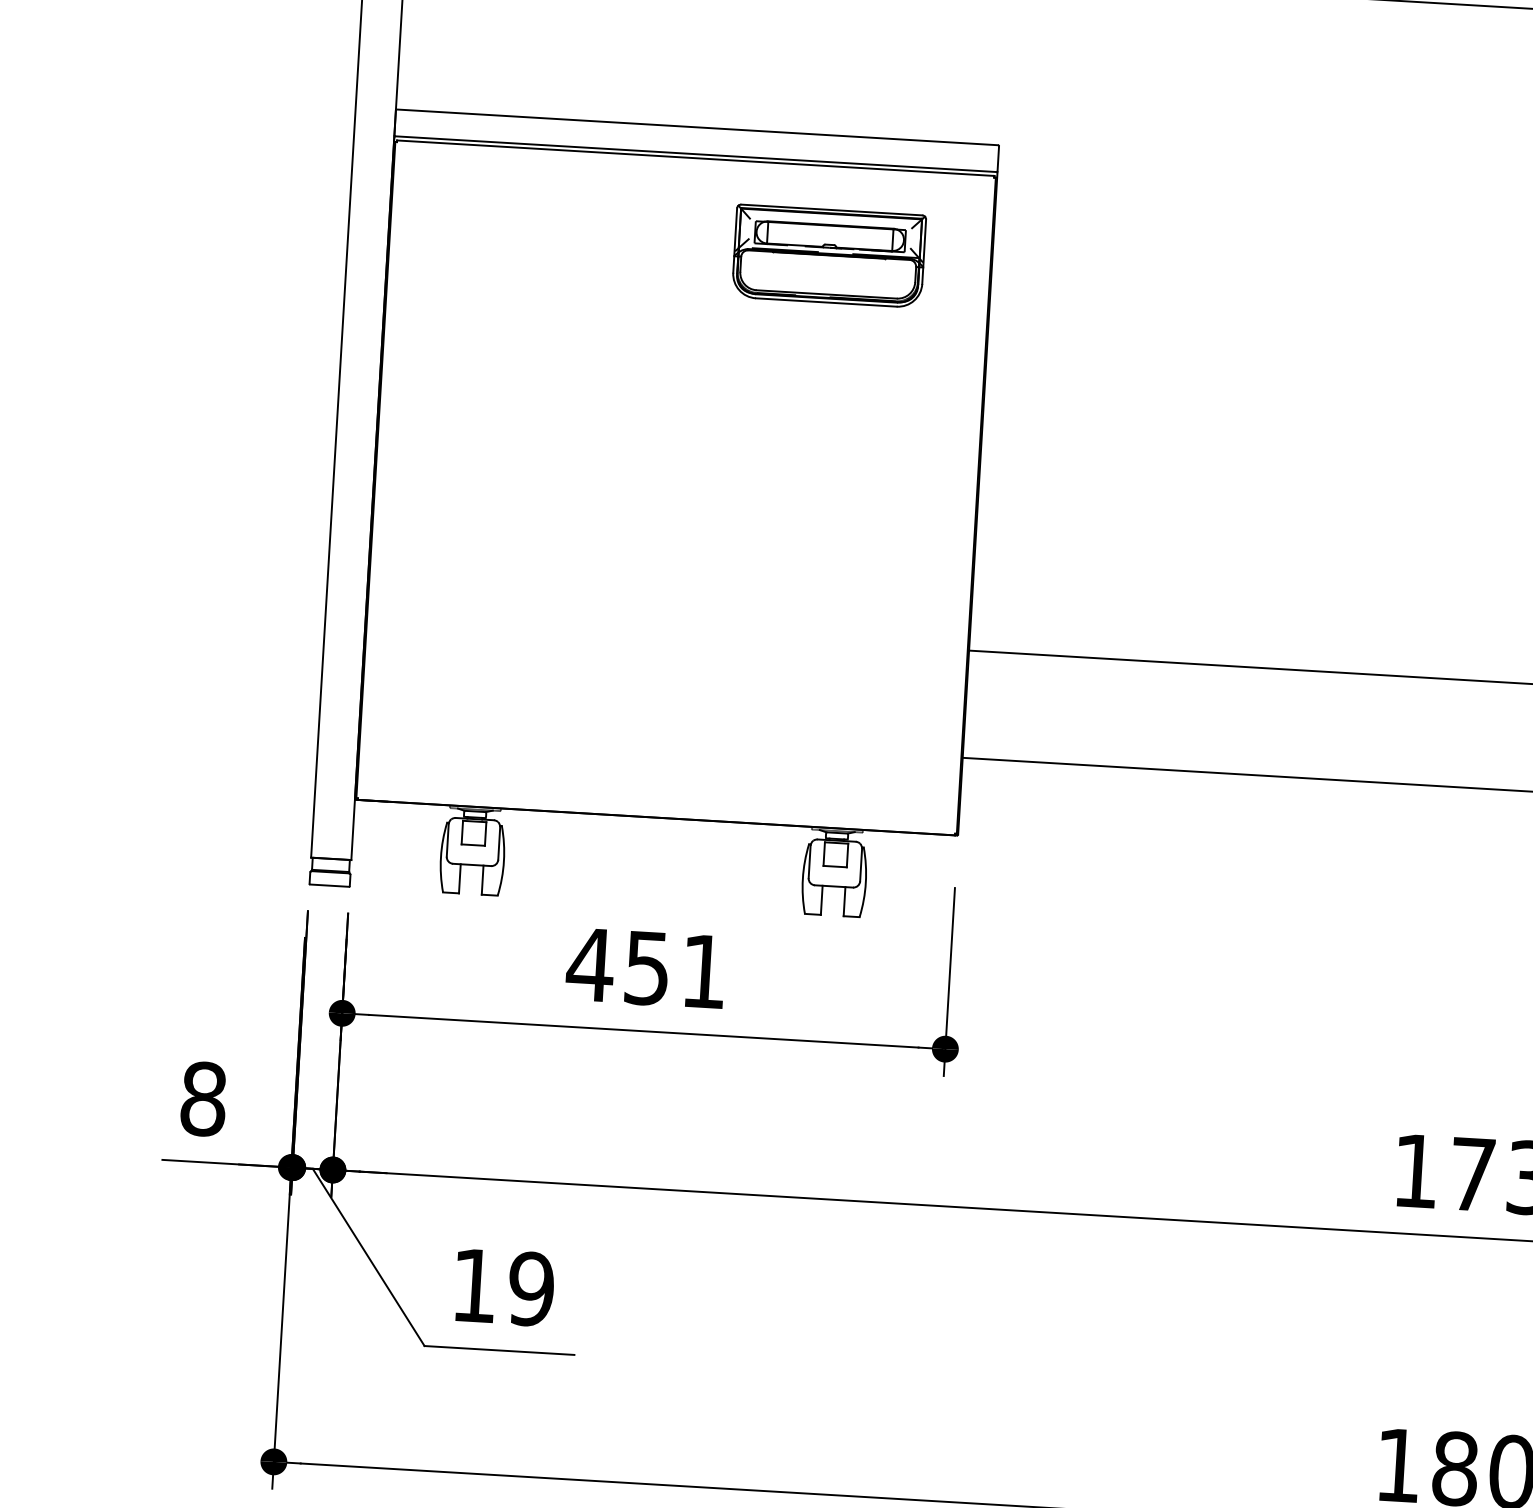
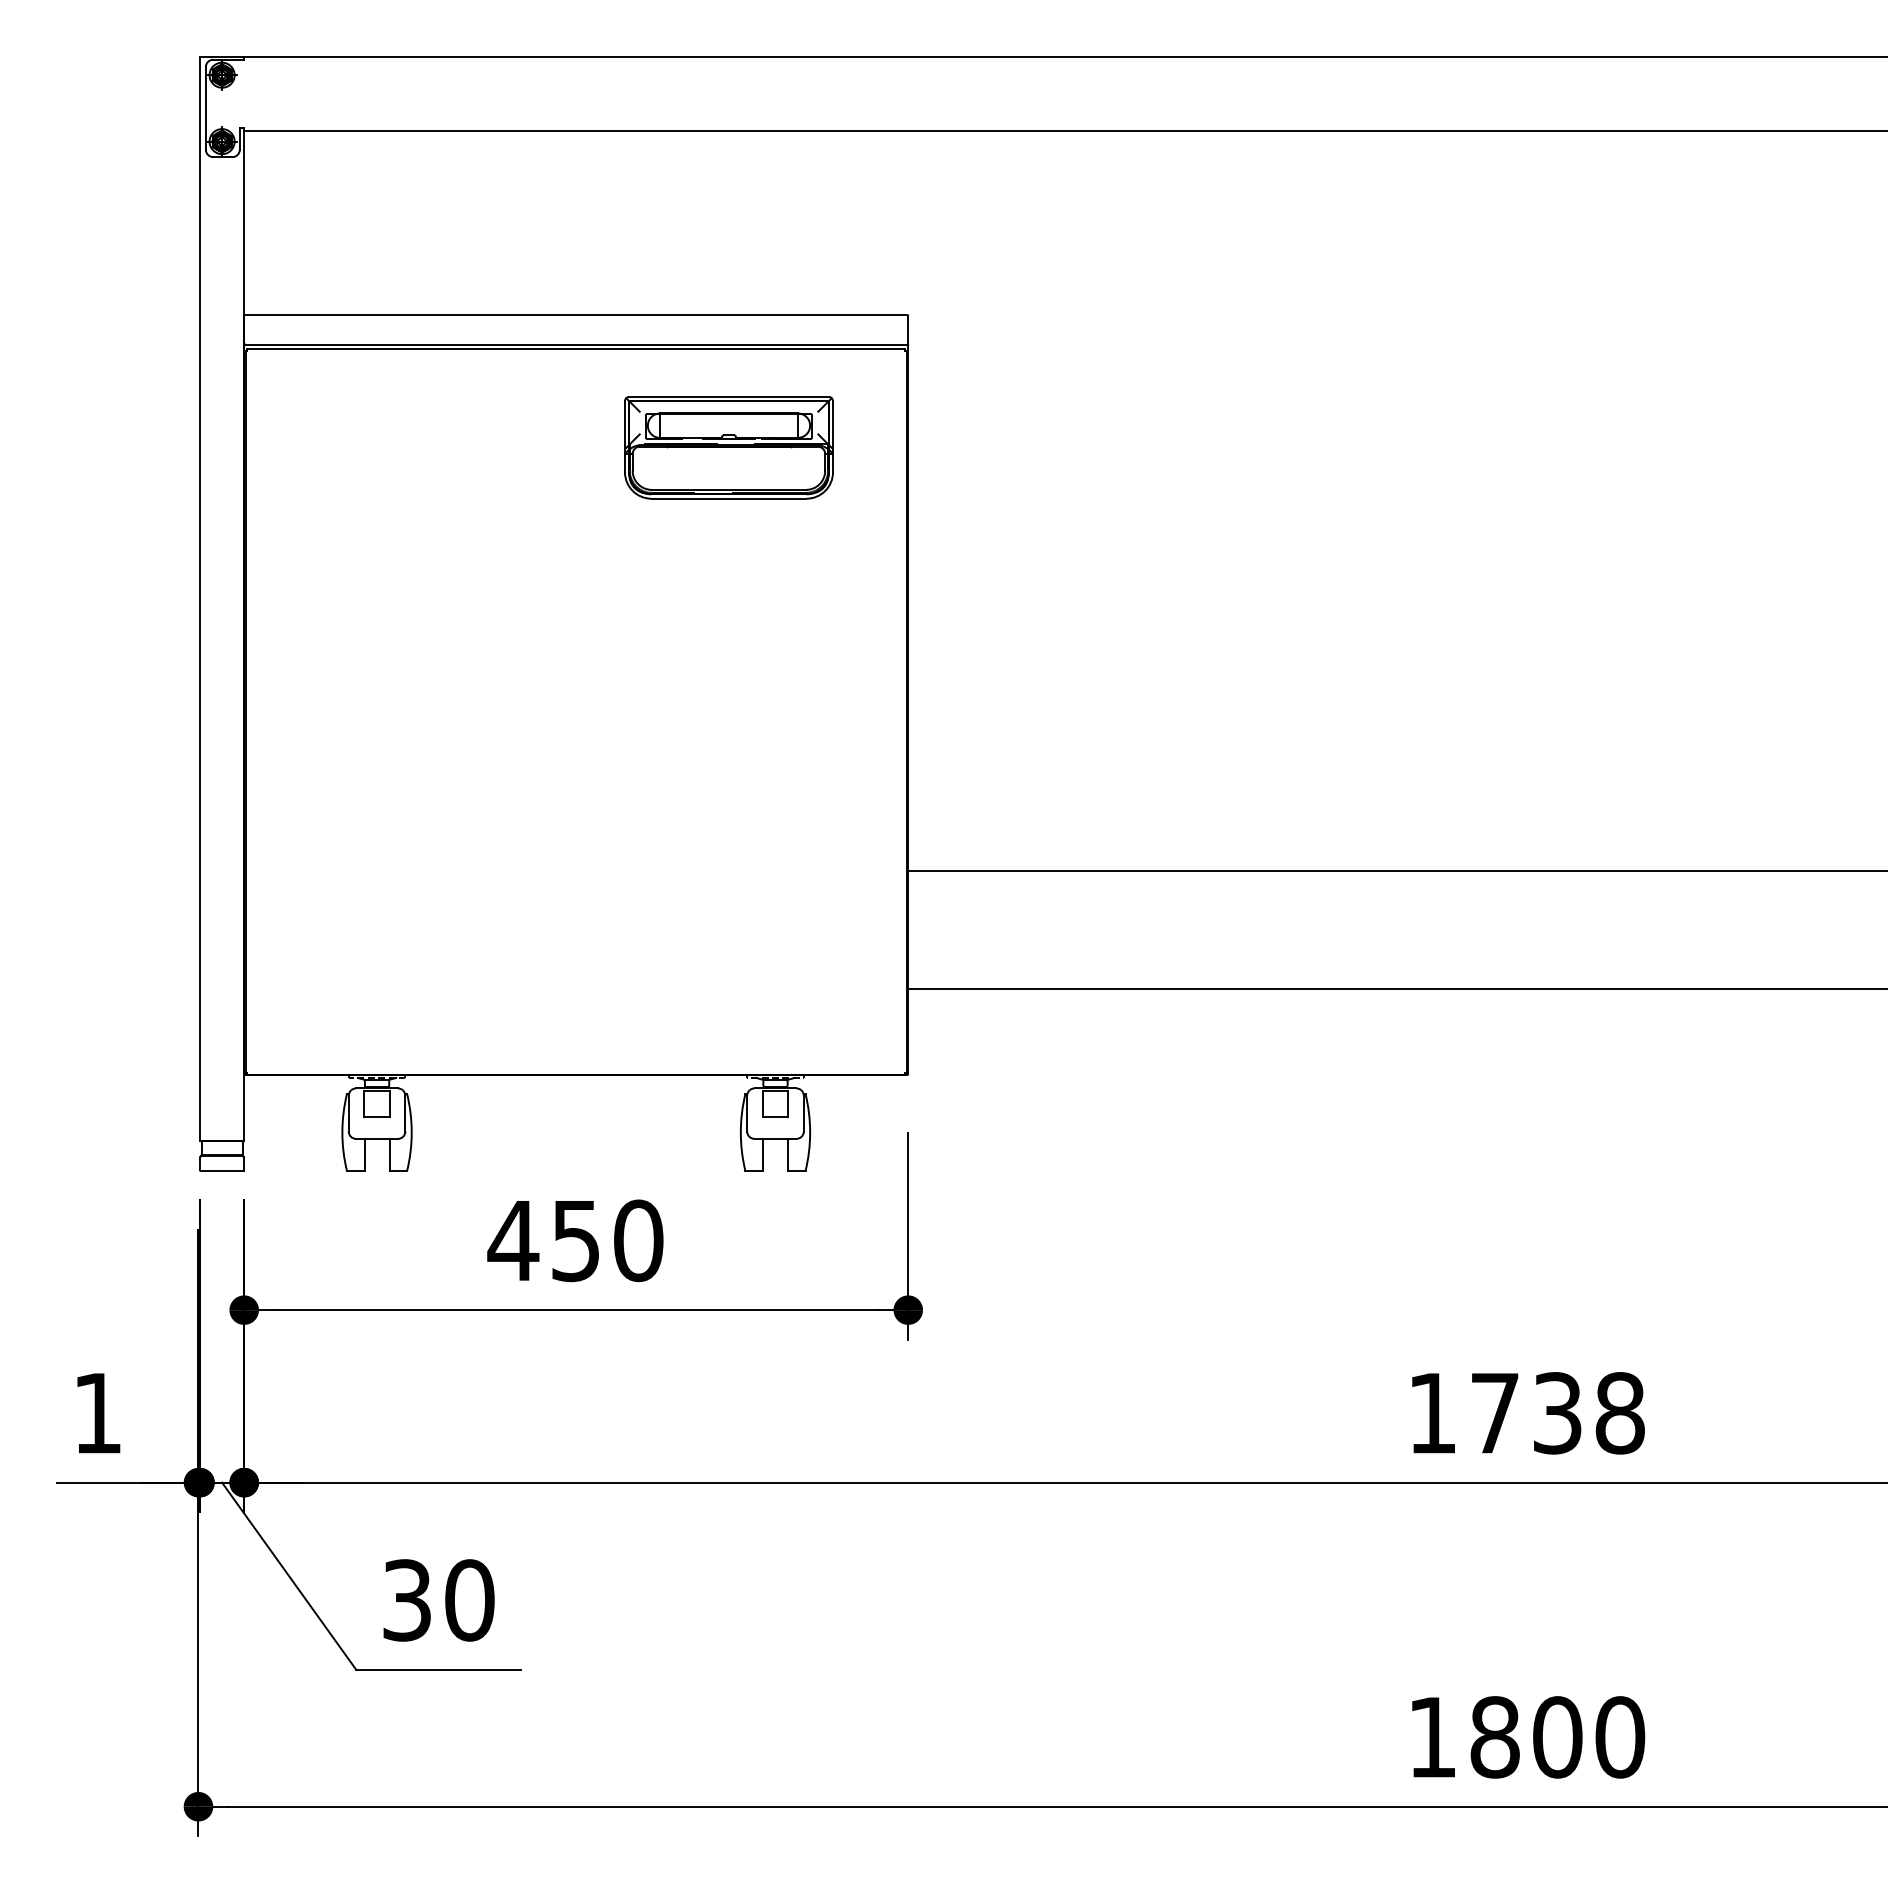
text: (704, 971) -> (638, 1240), 451 -> 450
text: (203, 1099) -> (97, 1413), 8 -> 1
text: (503, 1287) -> (438, 1600), 19 -> 30

